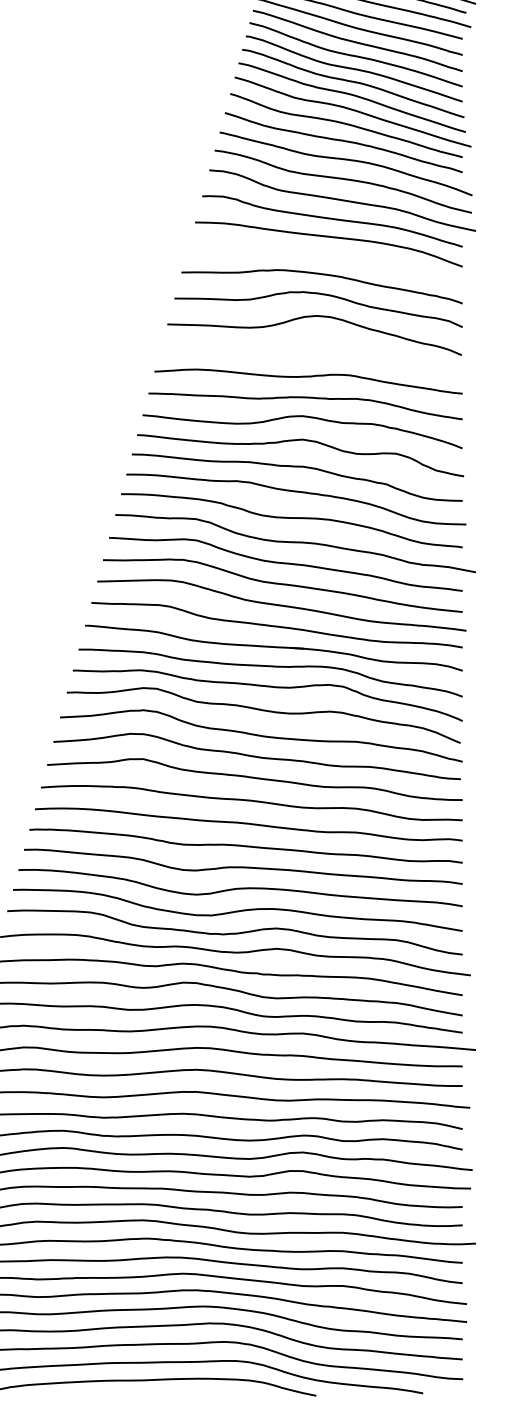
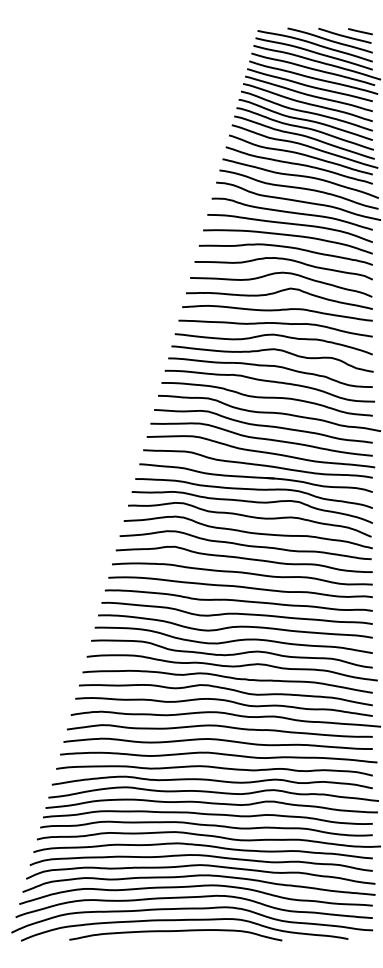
curve: (327, 257) -> (289, 236), added
curve: (306, 349) -> (276, 293), added

